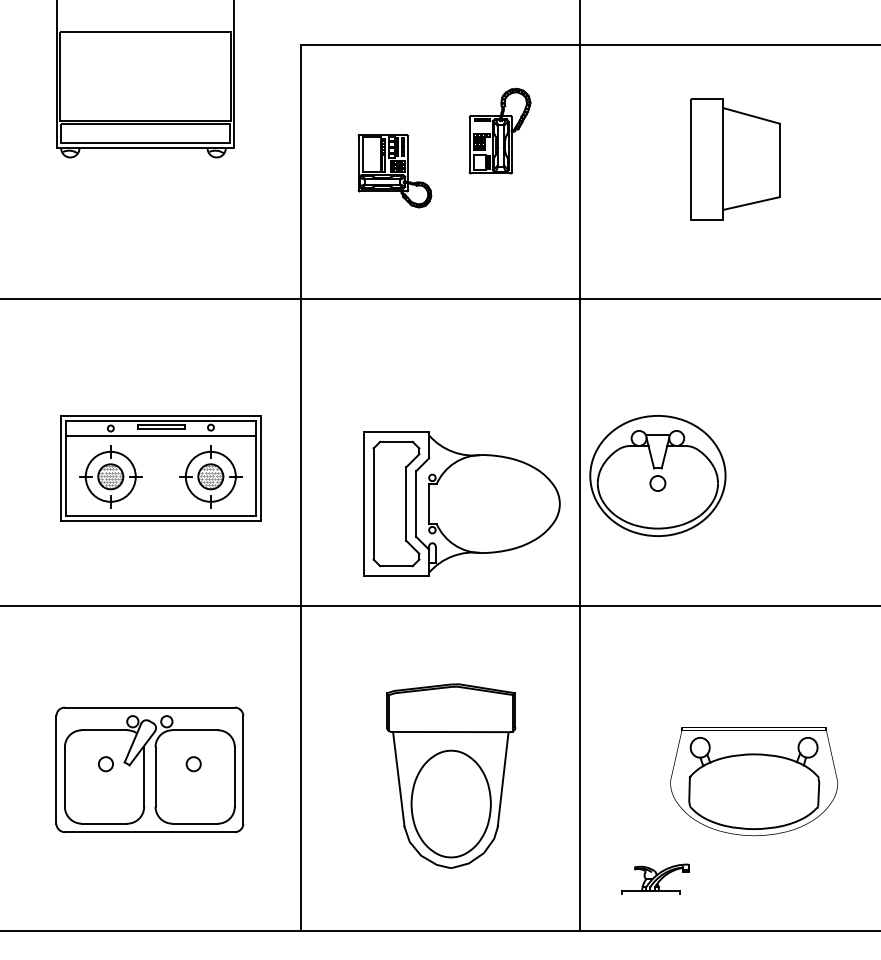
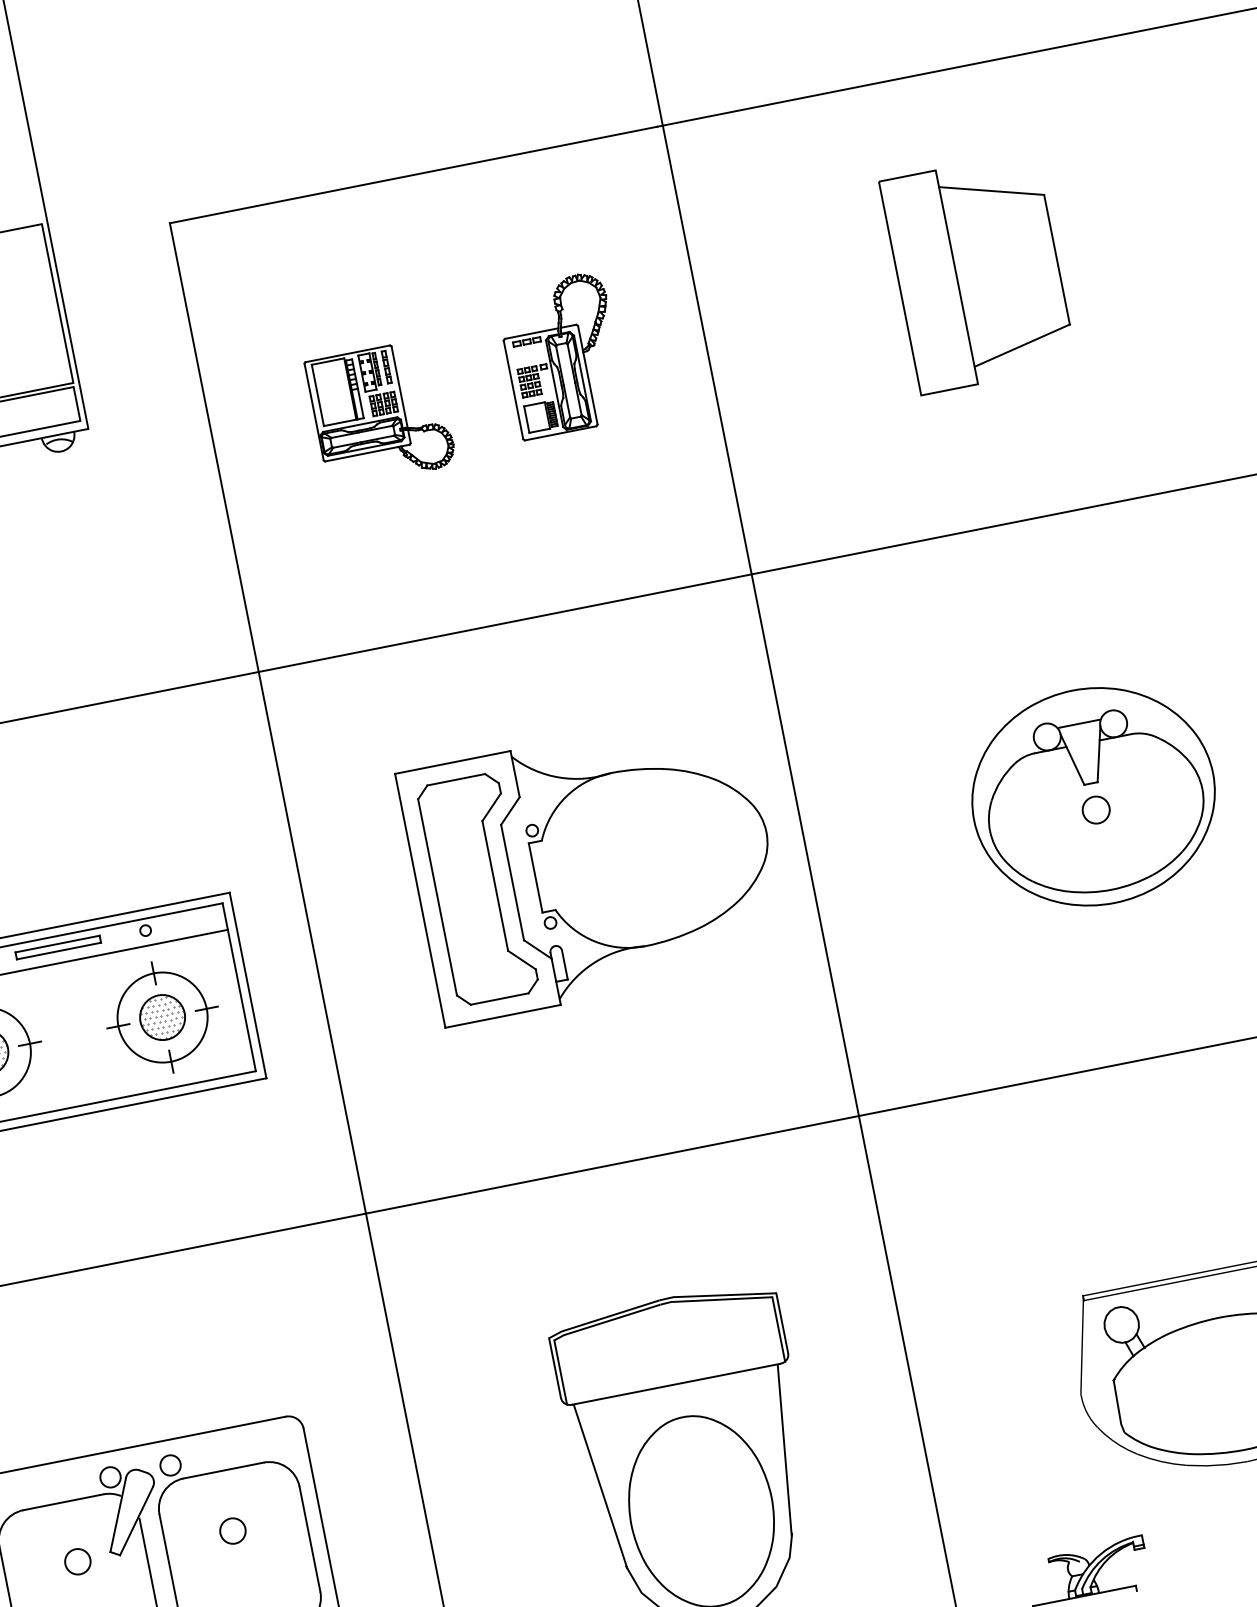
part: (499, 130) -> (561, 354), moved
part: (657, 475) -> (1092, 796), moved
part: (461, 503) -> (592, 865), moved

